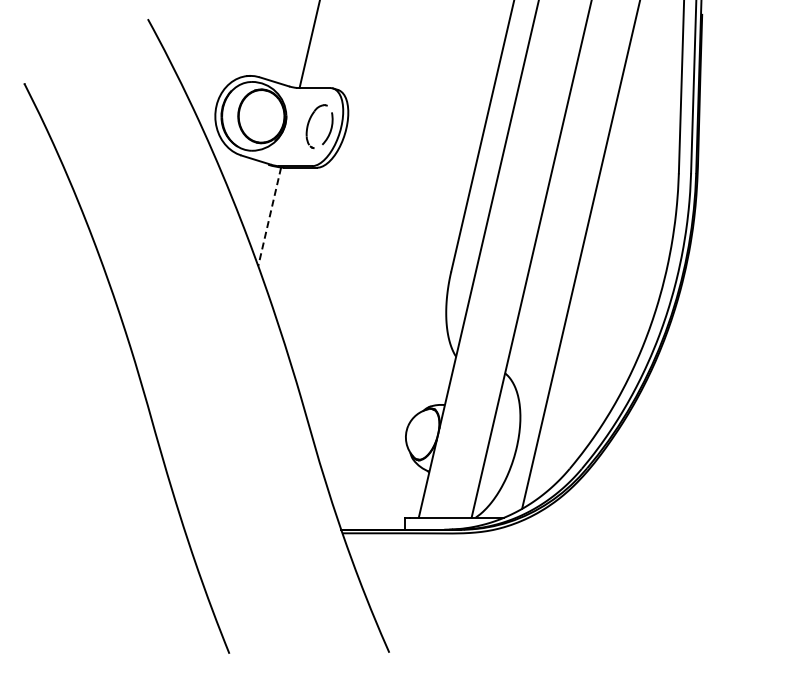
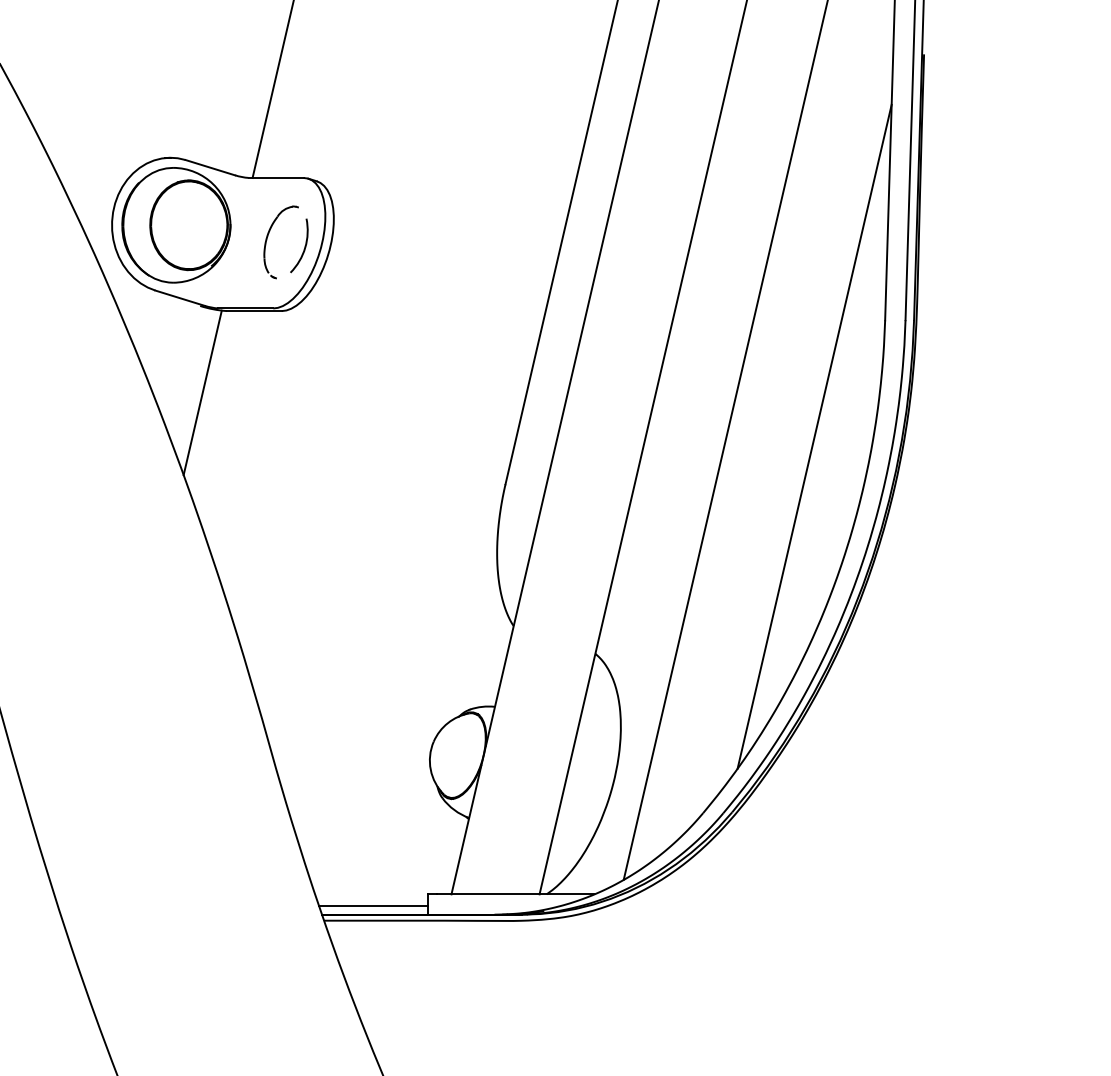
line: (269, 216) -> (202, 392), dashed -> solid
line: (636, 243) -> (814, 437), added
line: (371, 524) -> (372, 905), added

